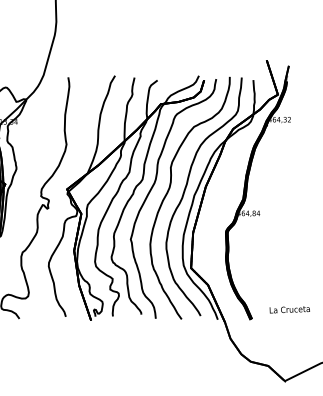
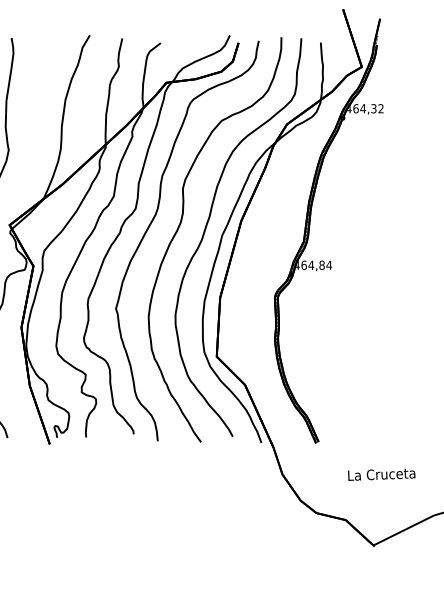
text: (289, 309) -> (381, 474), moved

